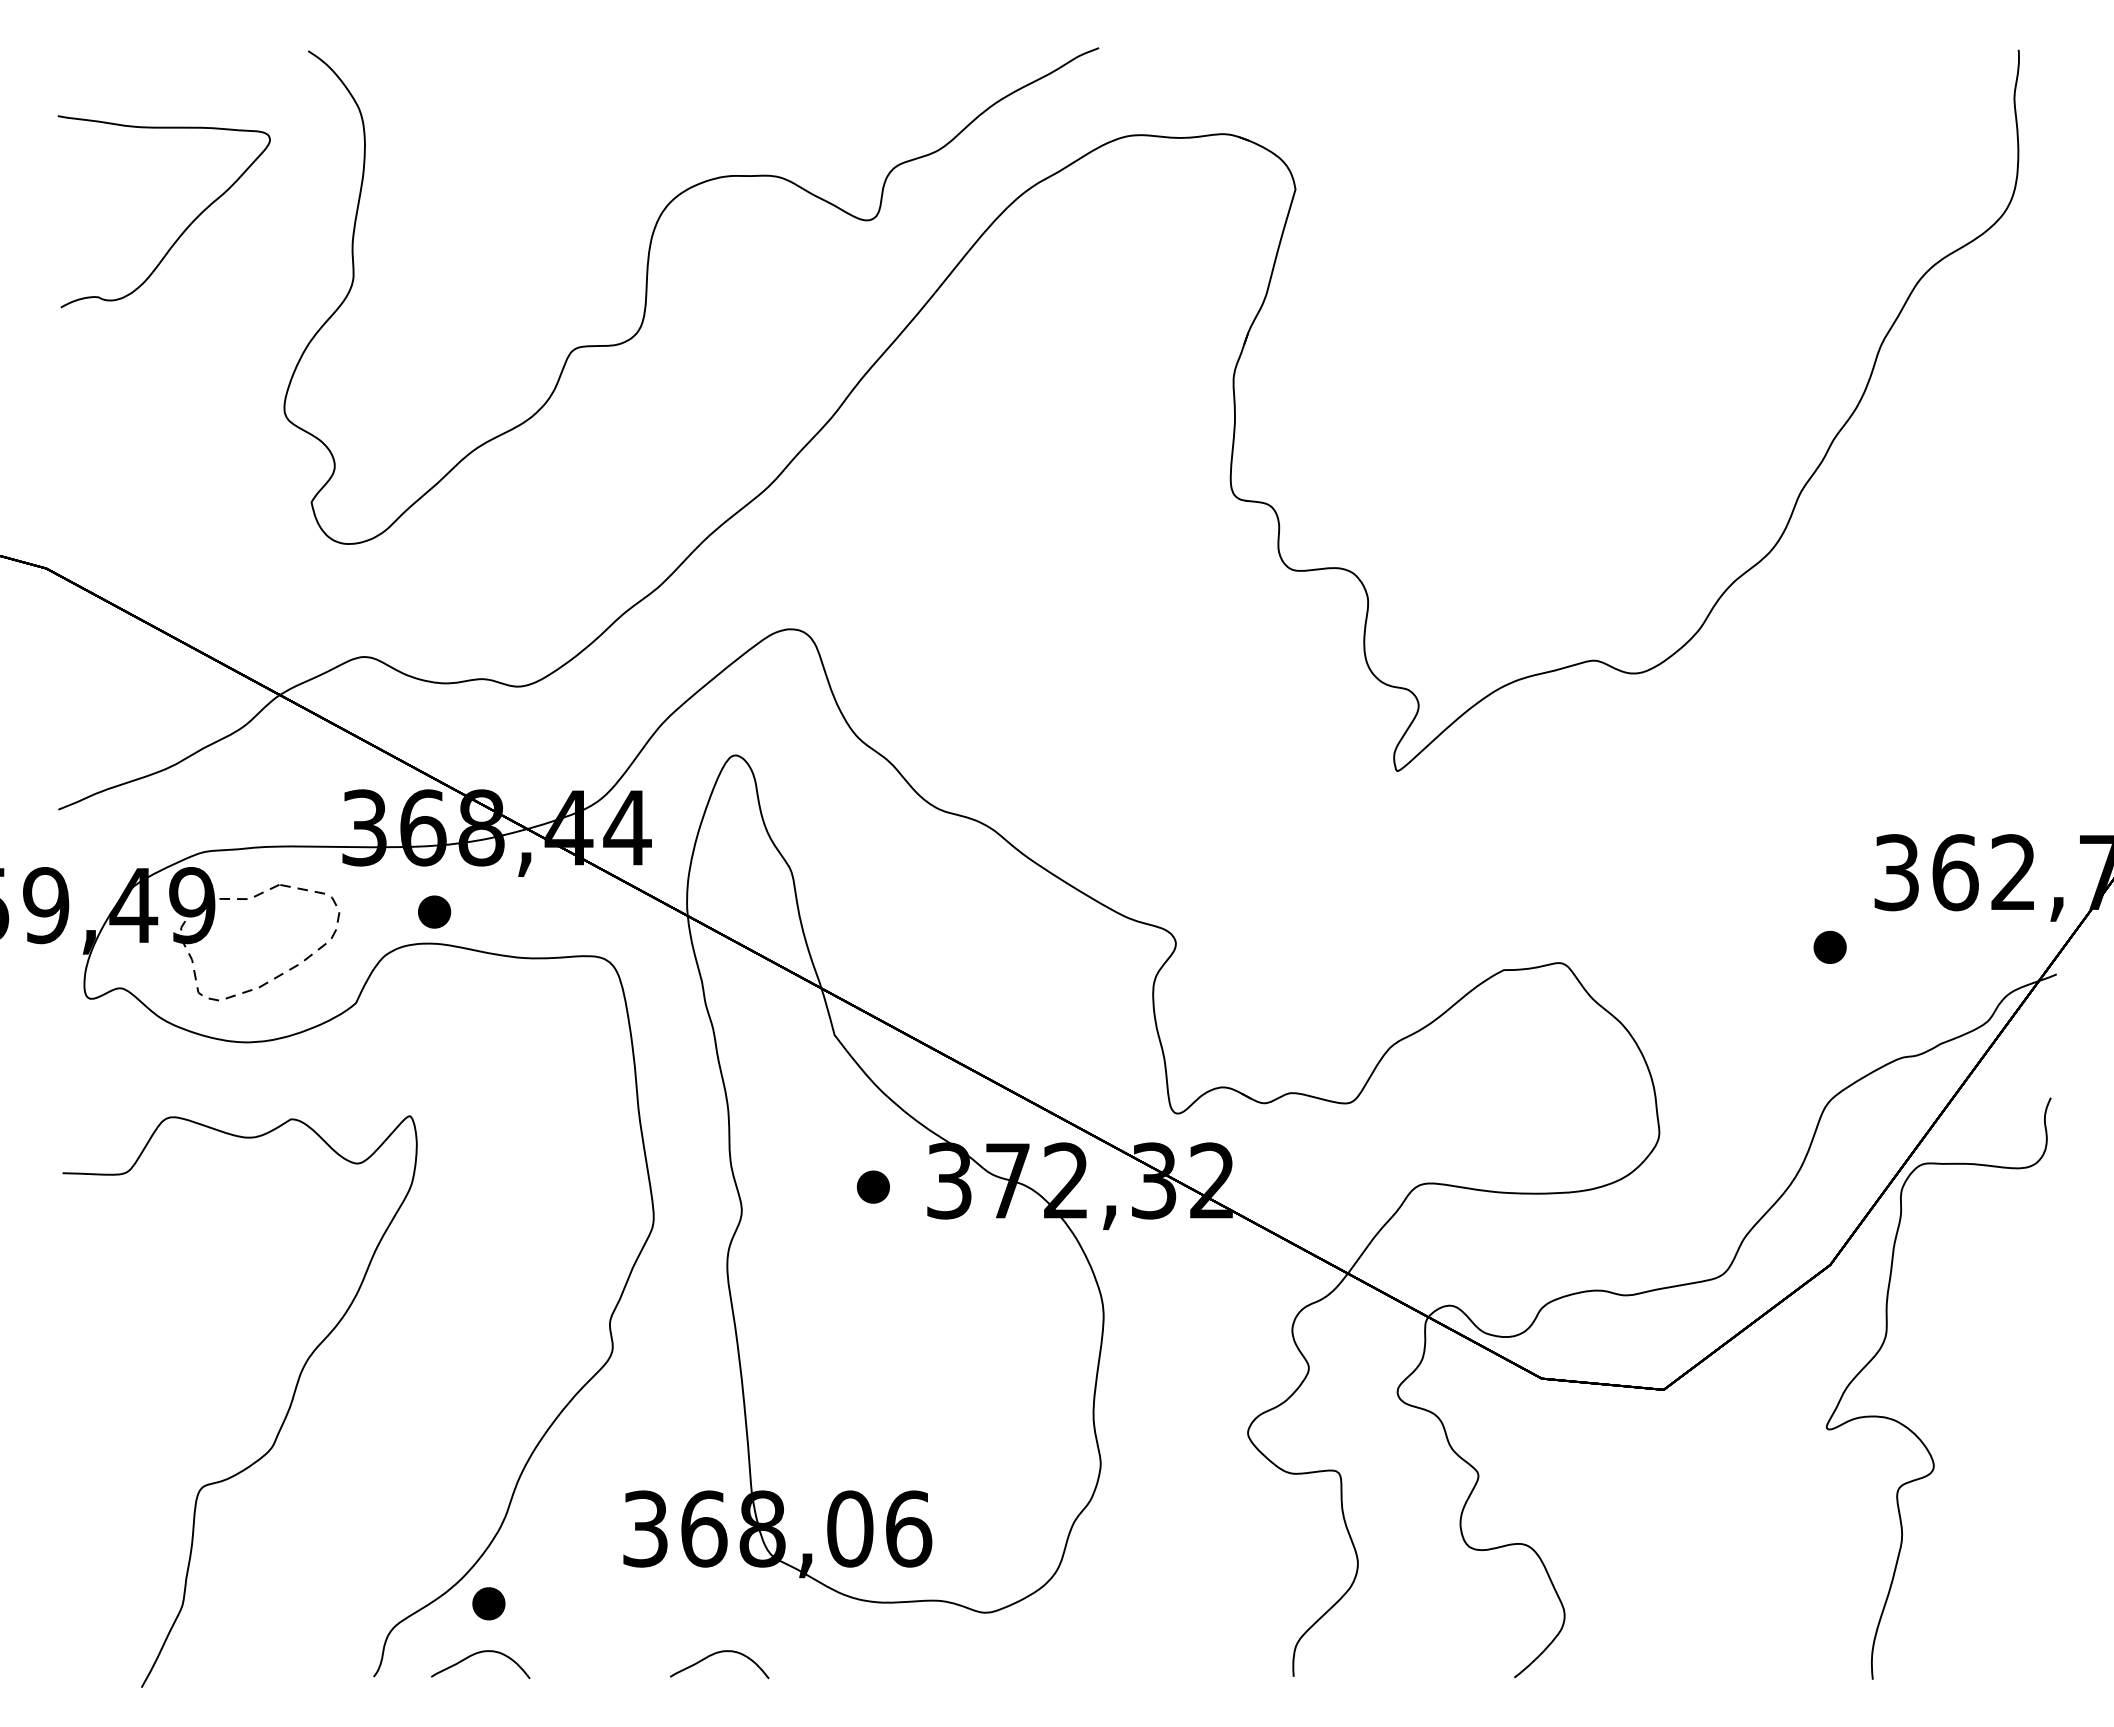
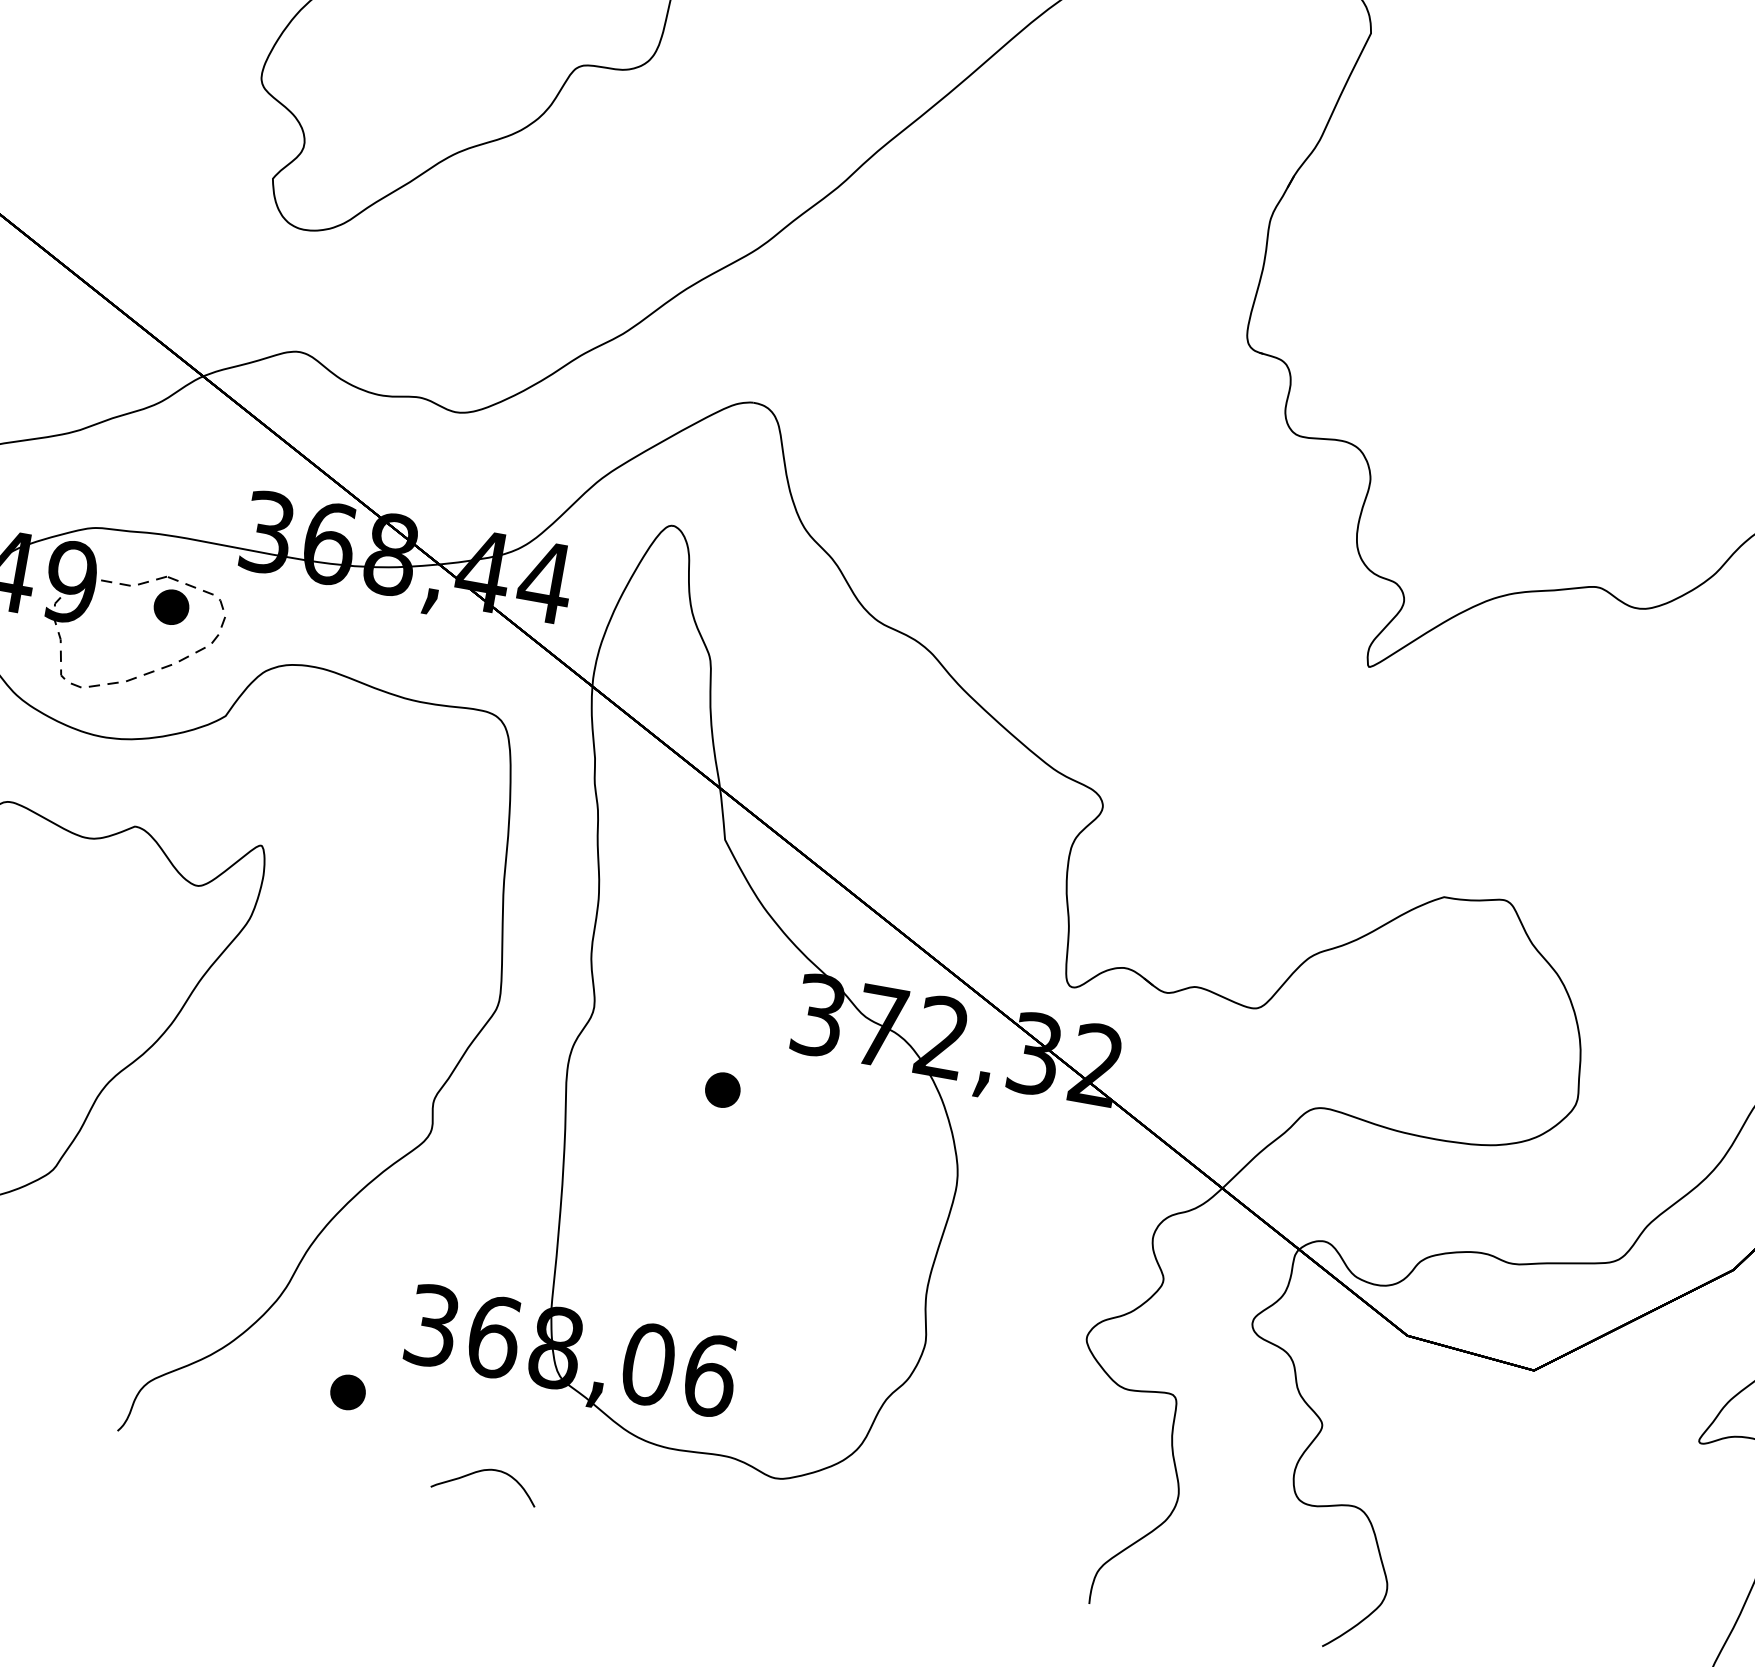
part: (434, 911) -> (171, 606), moved
part: (872, 1186) -> (721, 1089), moved
part: (488, 1603) -> (347, 1392), moved
curve: (476, 1654) -> (230, 1426), removed

